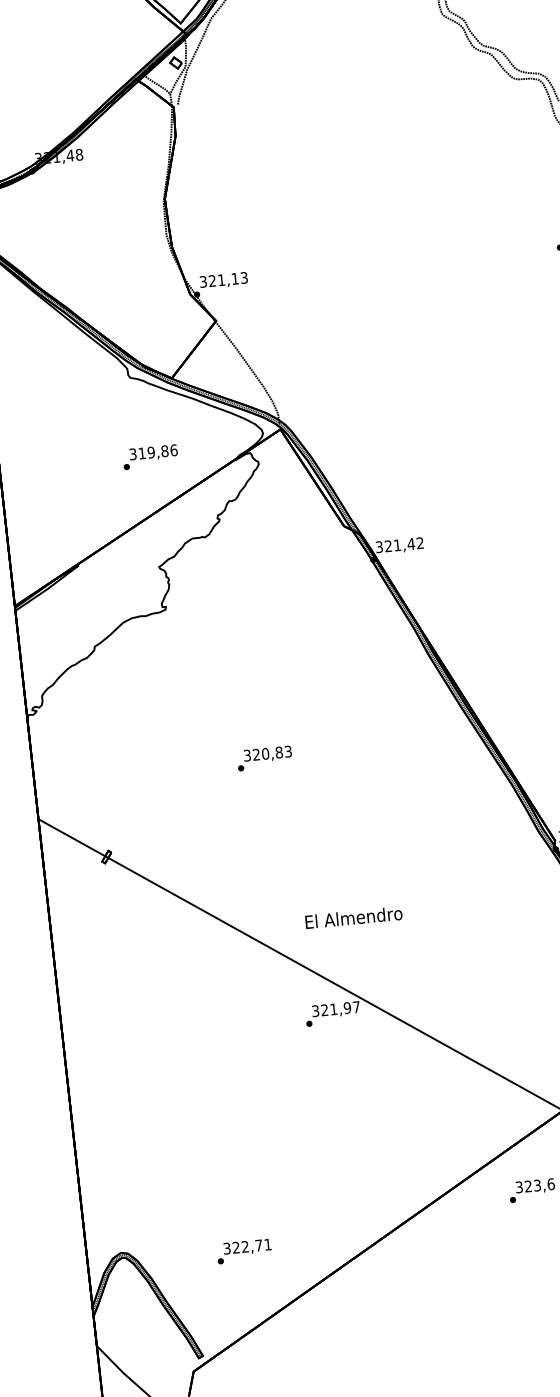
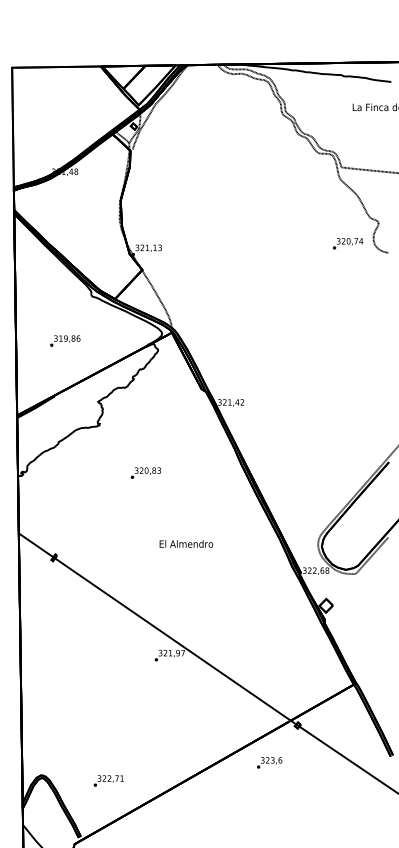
text: (150, 456) -> (65, 340), moved
text: (263, 757) -> (145, 472), moved
text: (352, 916) -> (185, 543), moved

